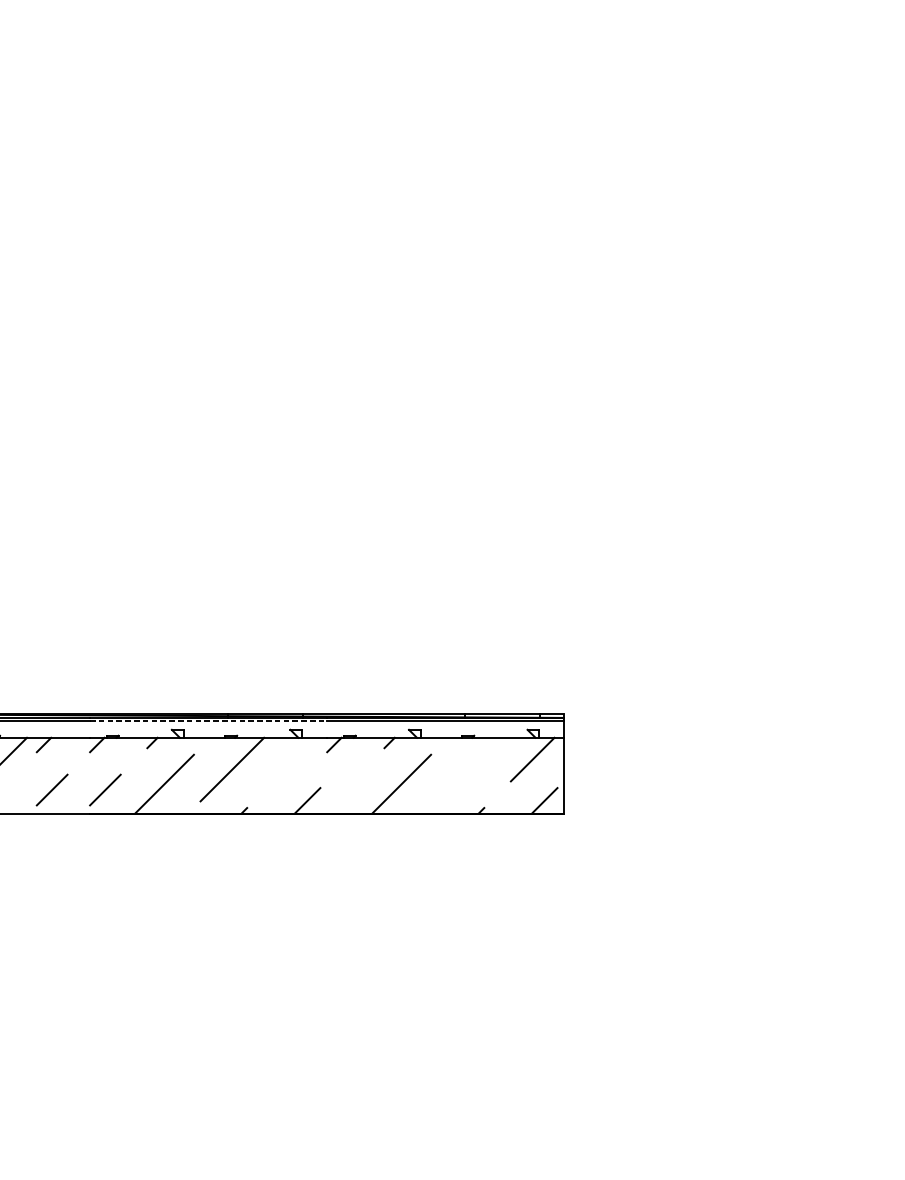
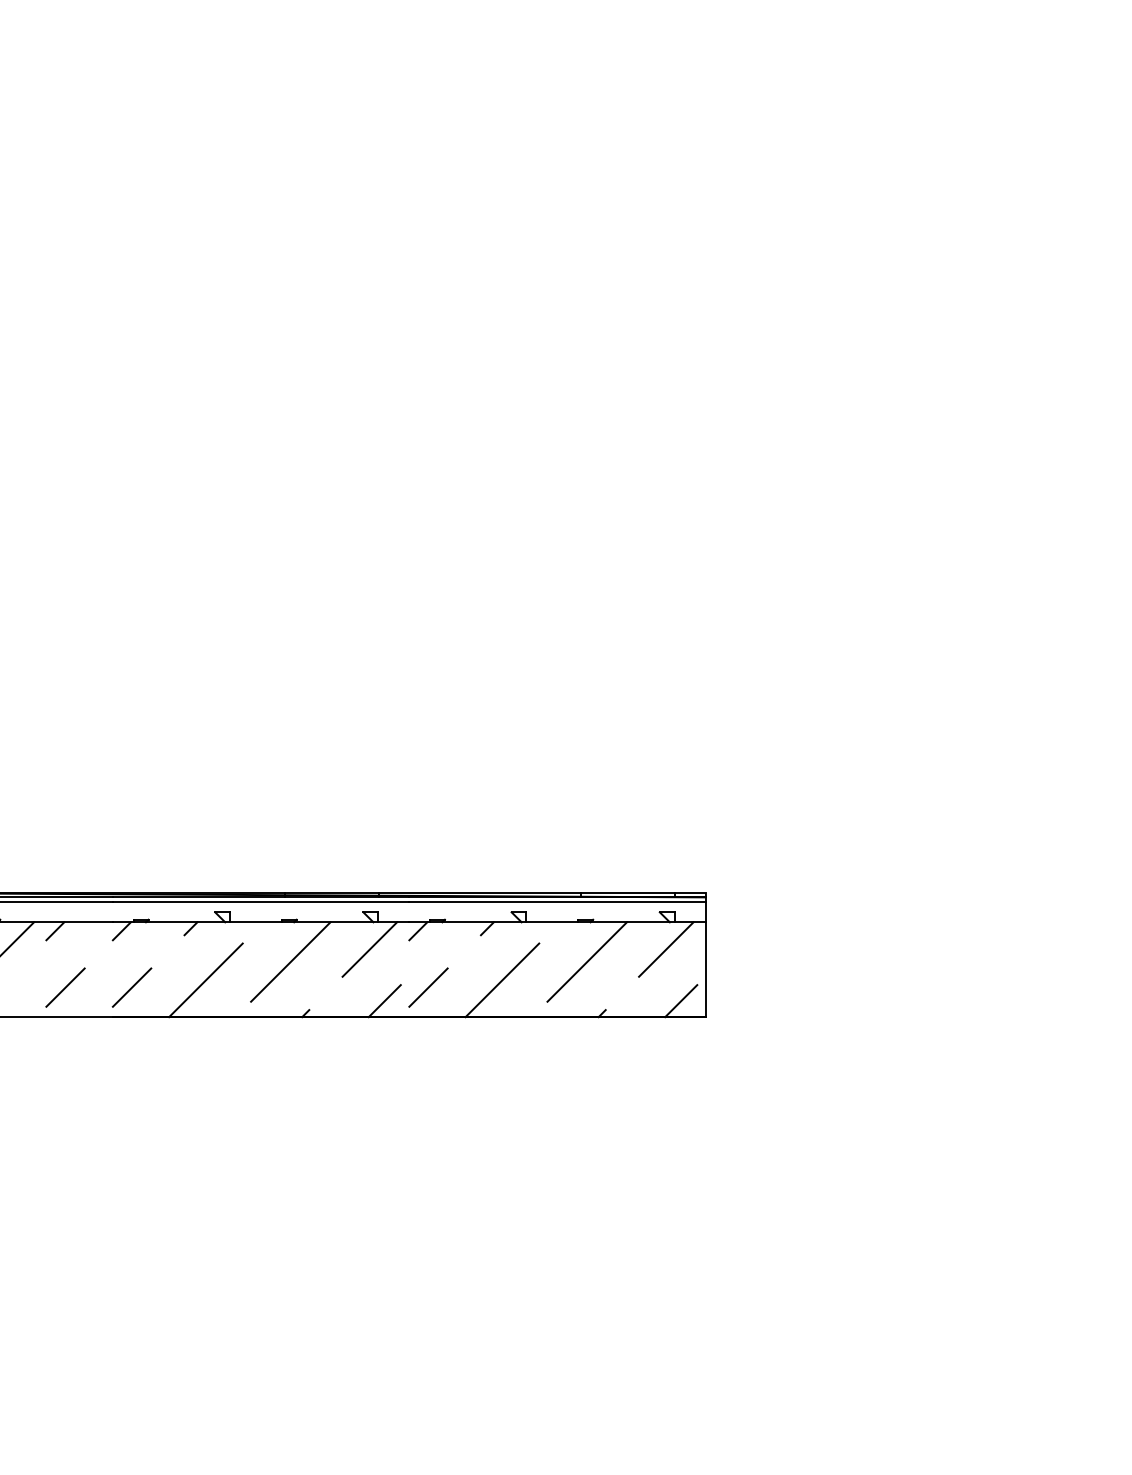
line: (208, 721) -> (261, 901), dashed -> solid
line: (295, 759) -> (369, 949), added
line: (468, 769) -> (586, 961), added
line: (342, 789) -> (428, 987), added

